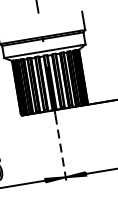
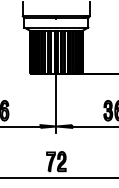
line: (61, 150) -> (56, 105), dashed -> solid

